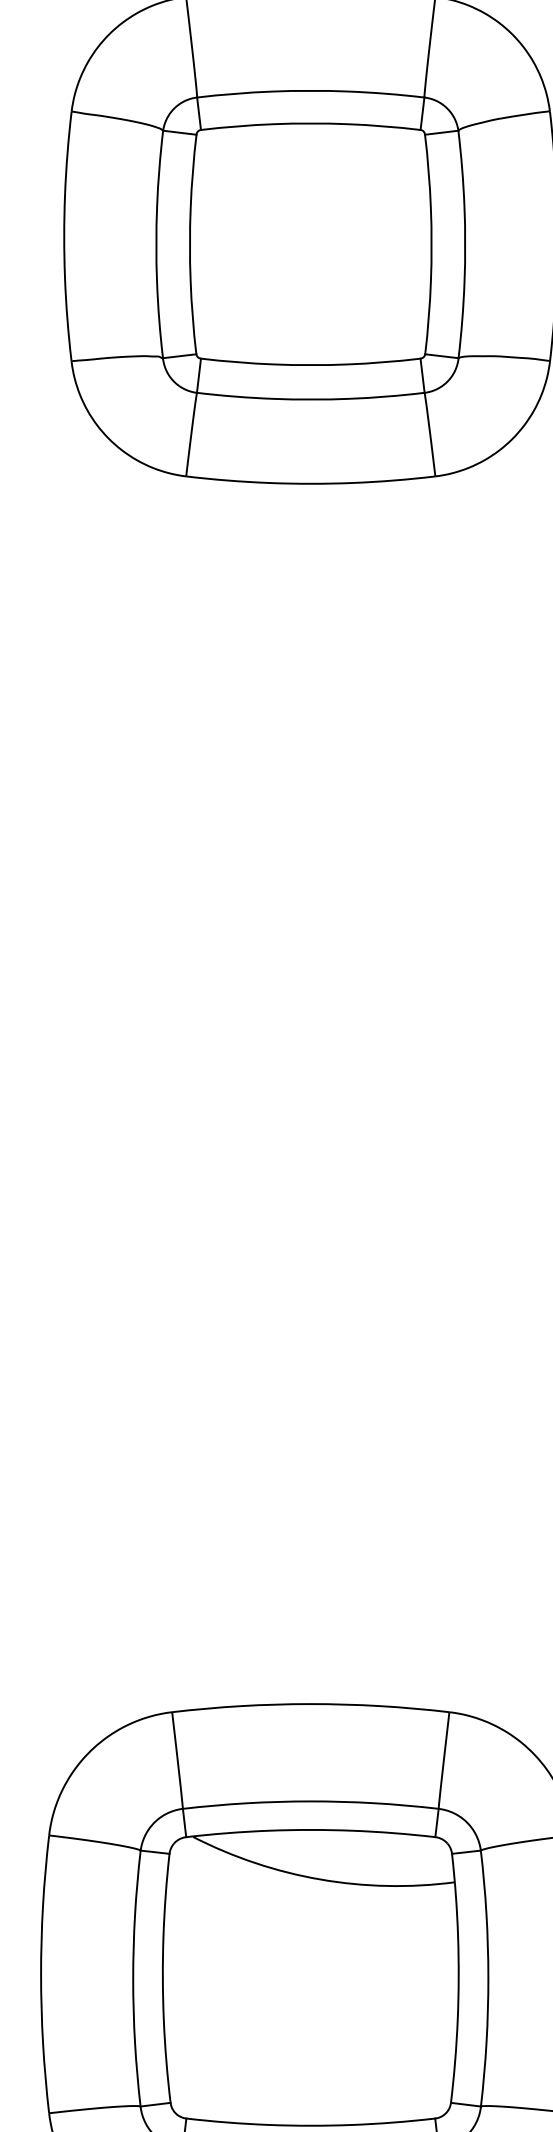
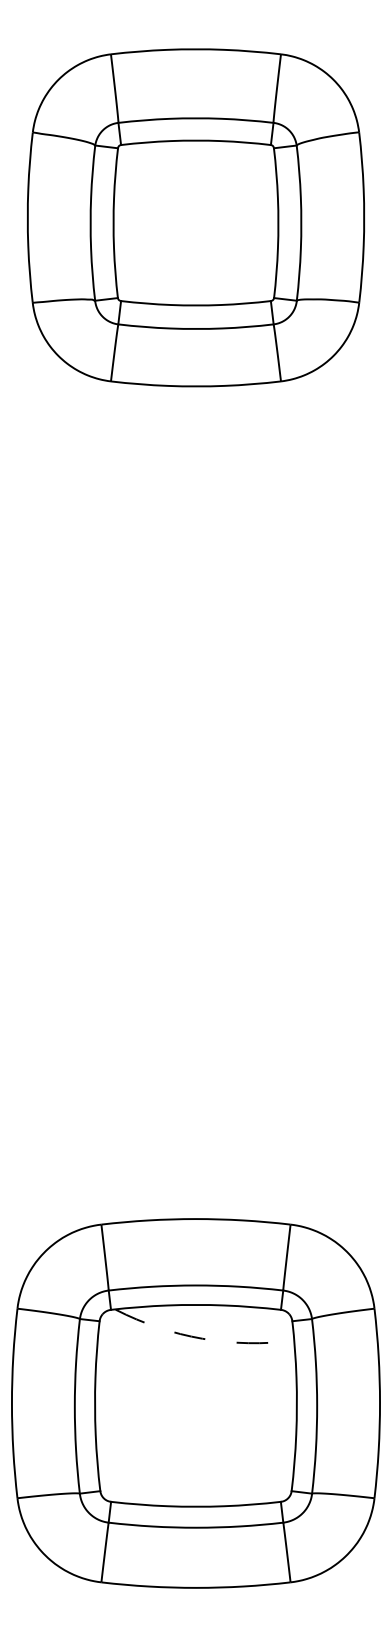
arc: (320, 1879) -> (202, 1338), solid -> dashed

